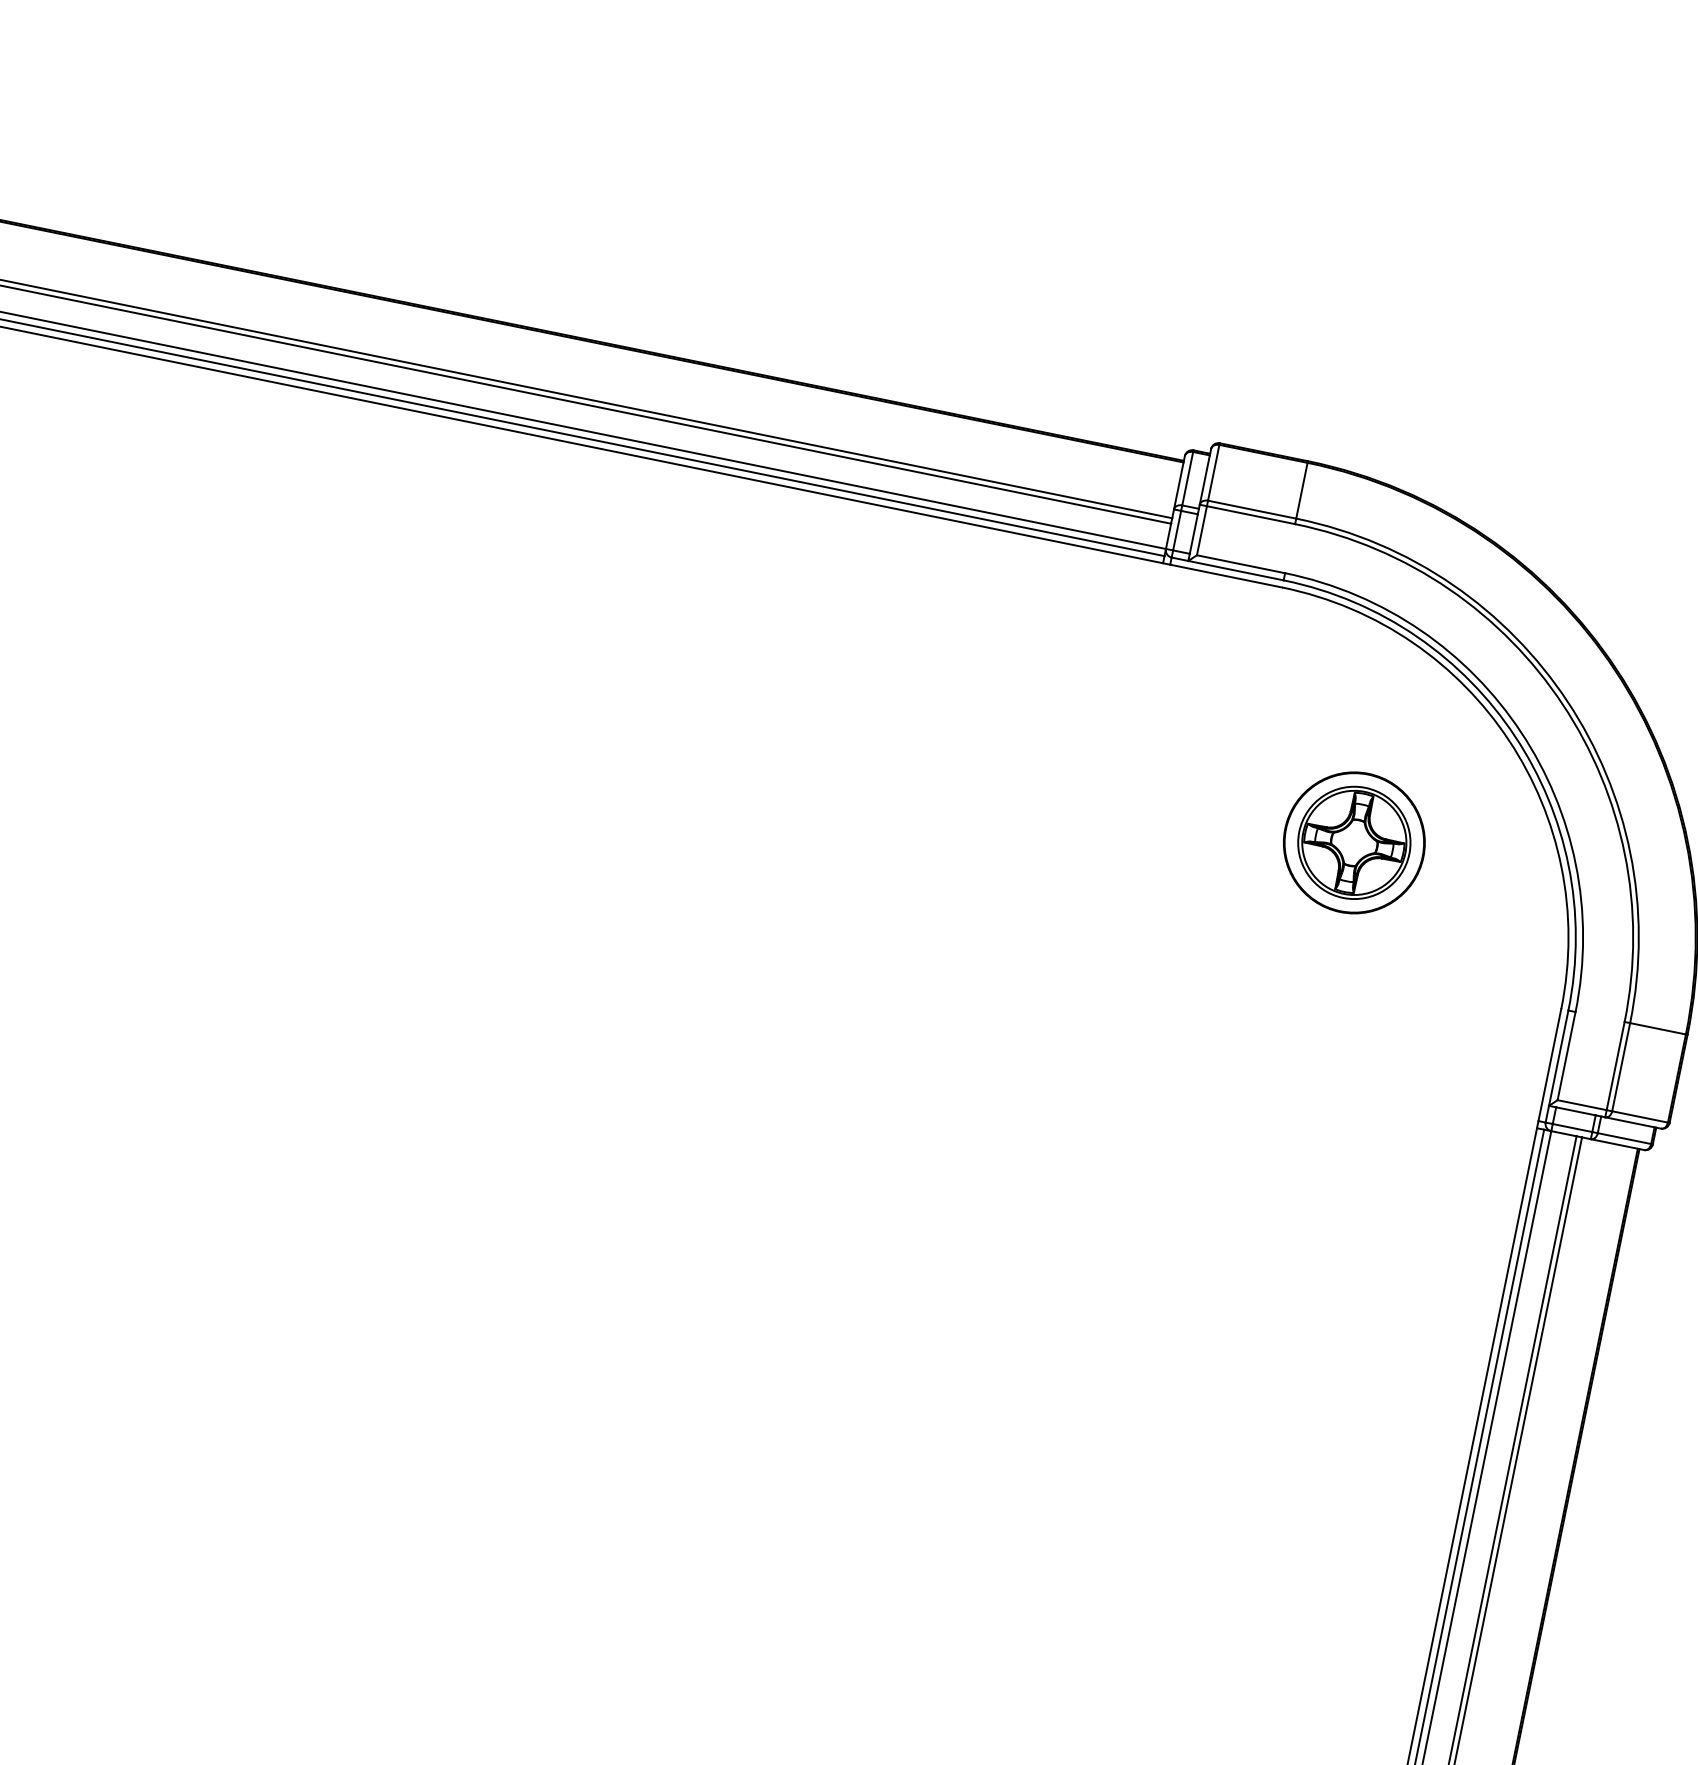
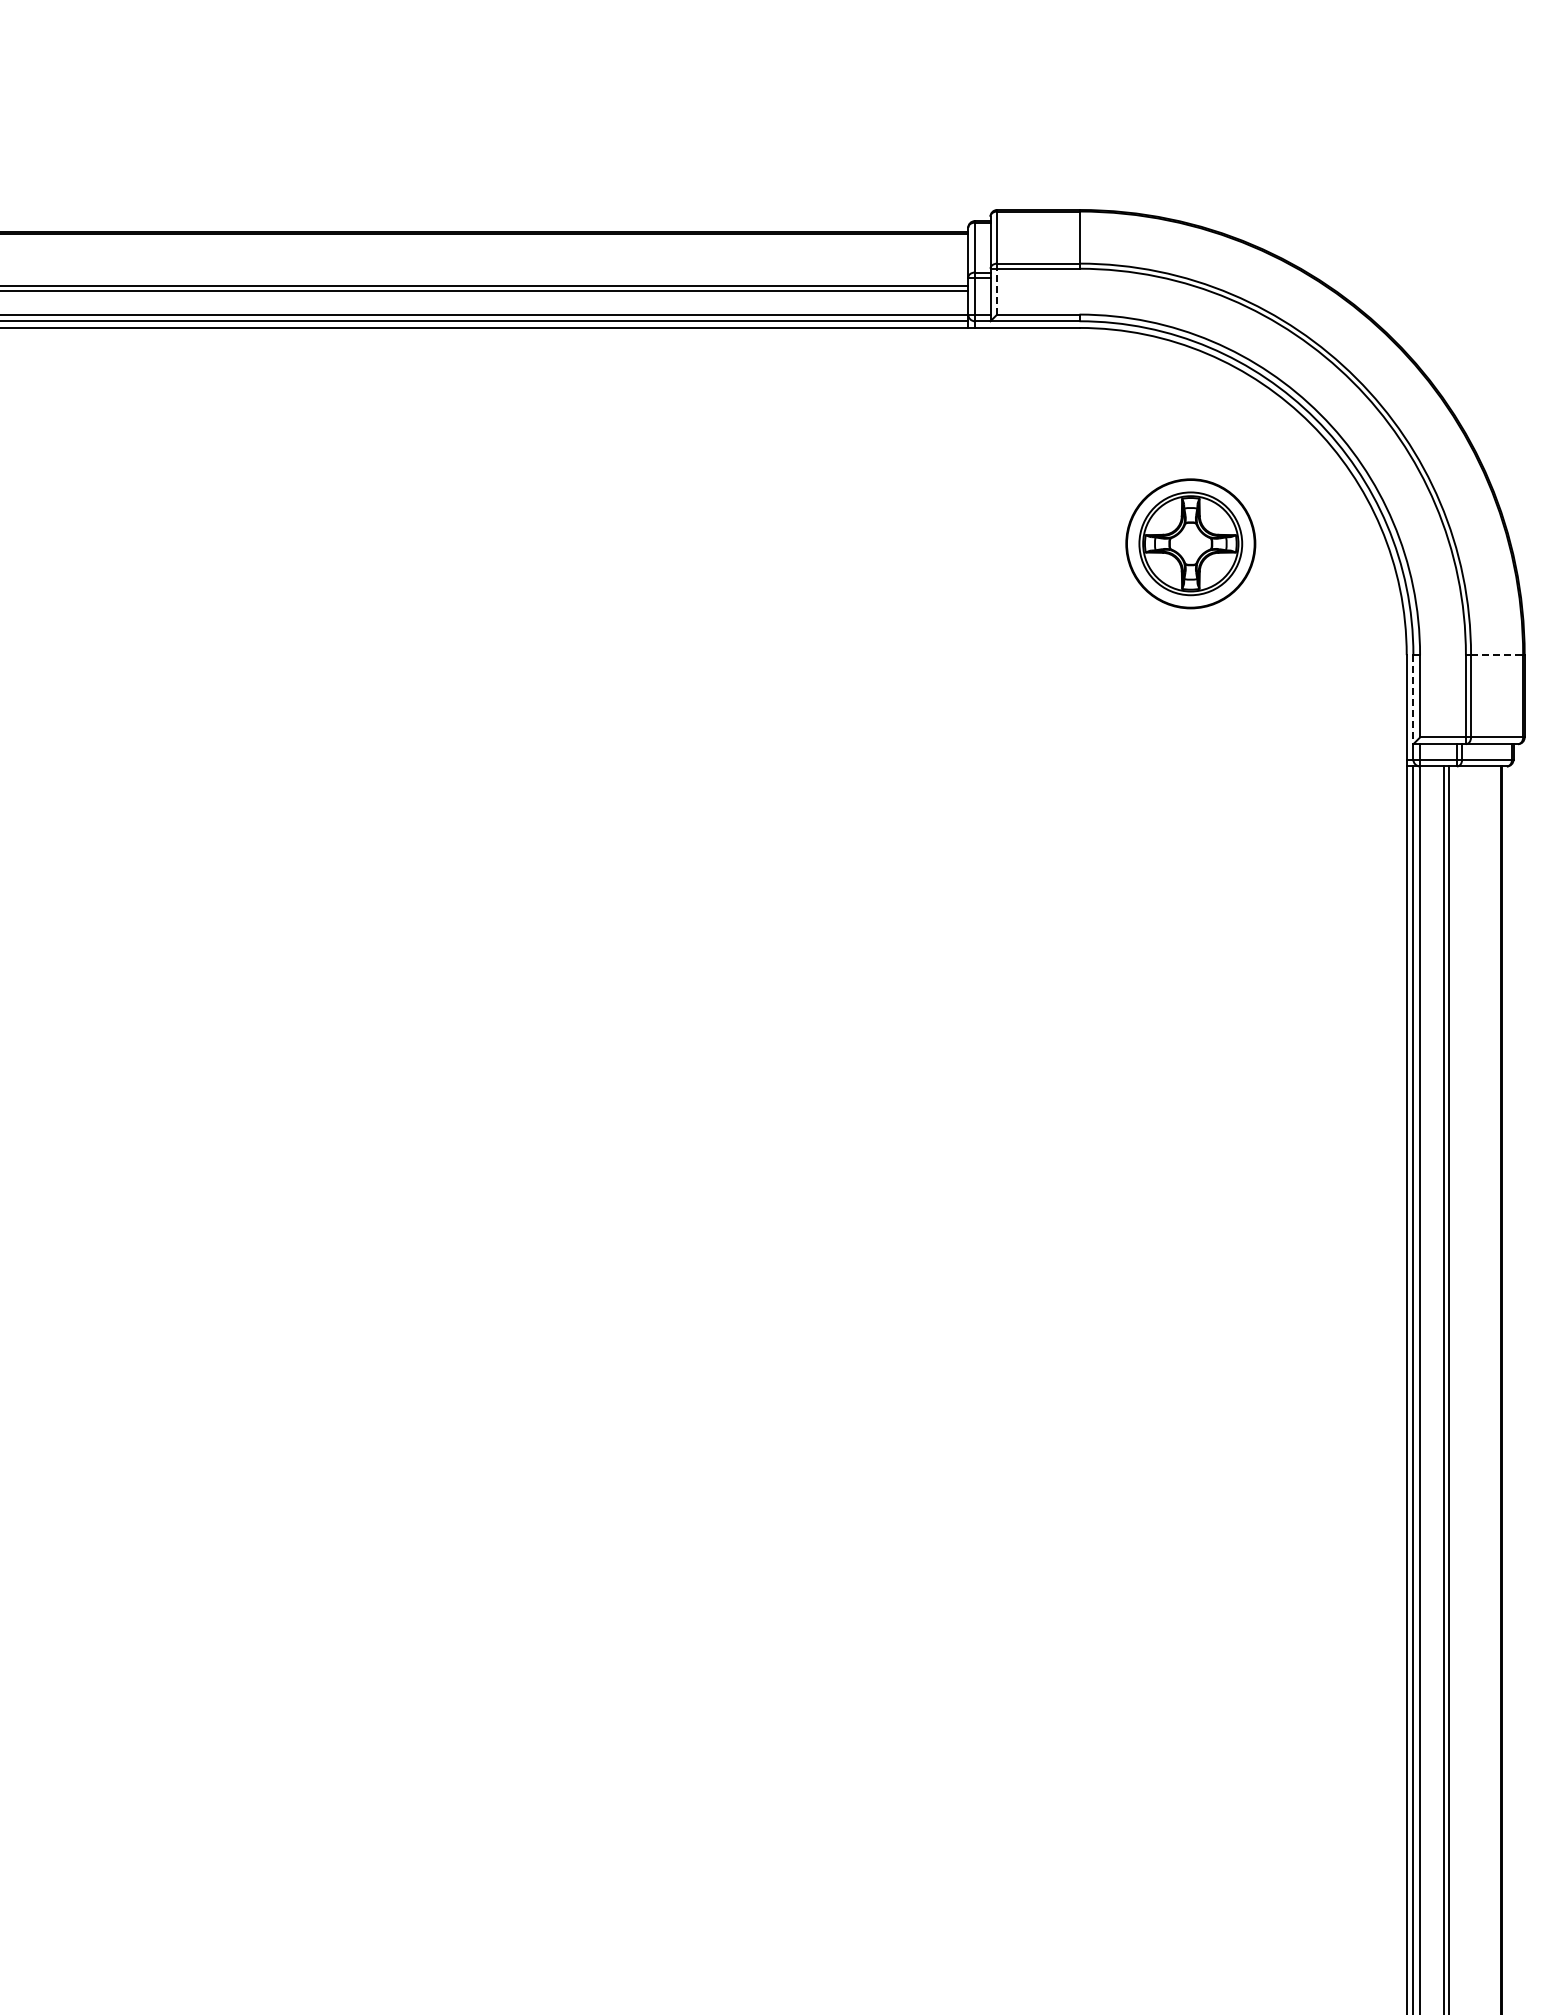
line: (1202, 530) -> (997, 291), solid -> dashed
line: (1658, 1029) -> (1497, 655), solid -> dashed
line: (1558, 1058) -> (1413, 699), solid -> dashed

